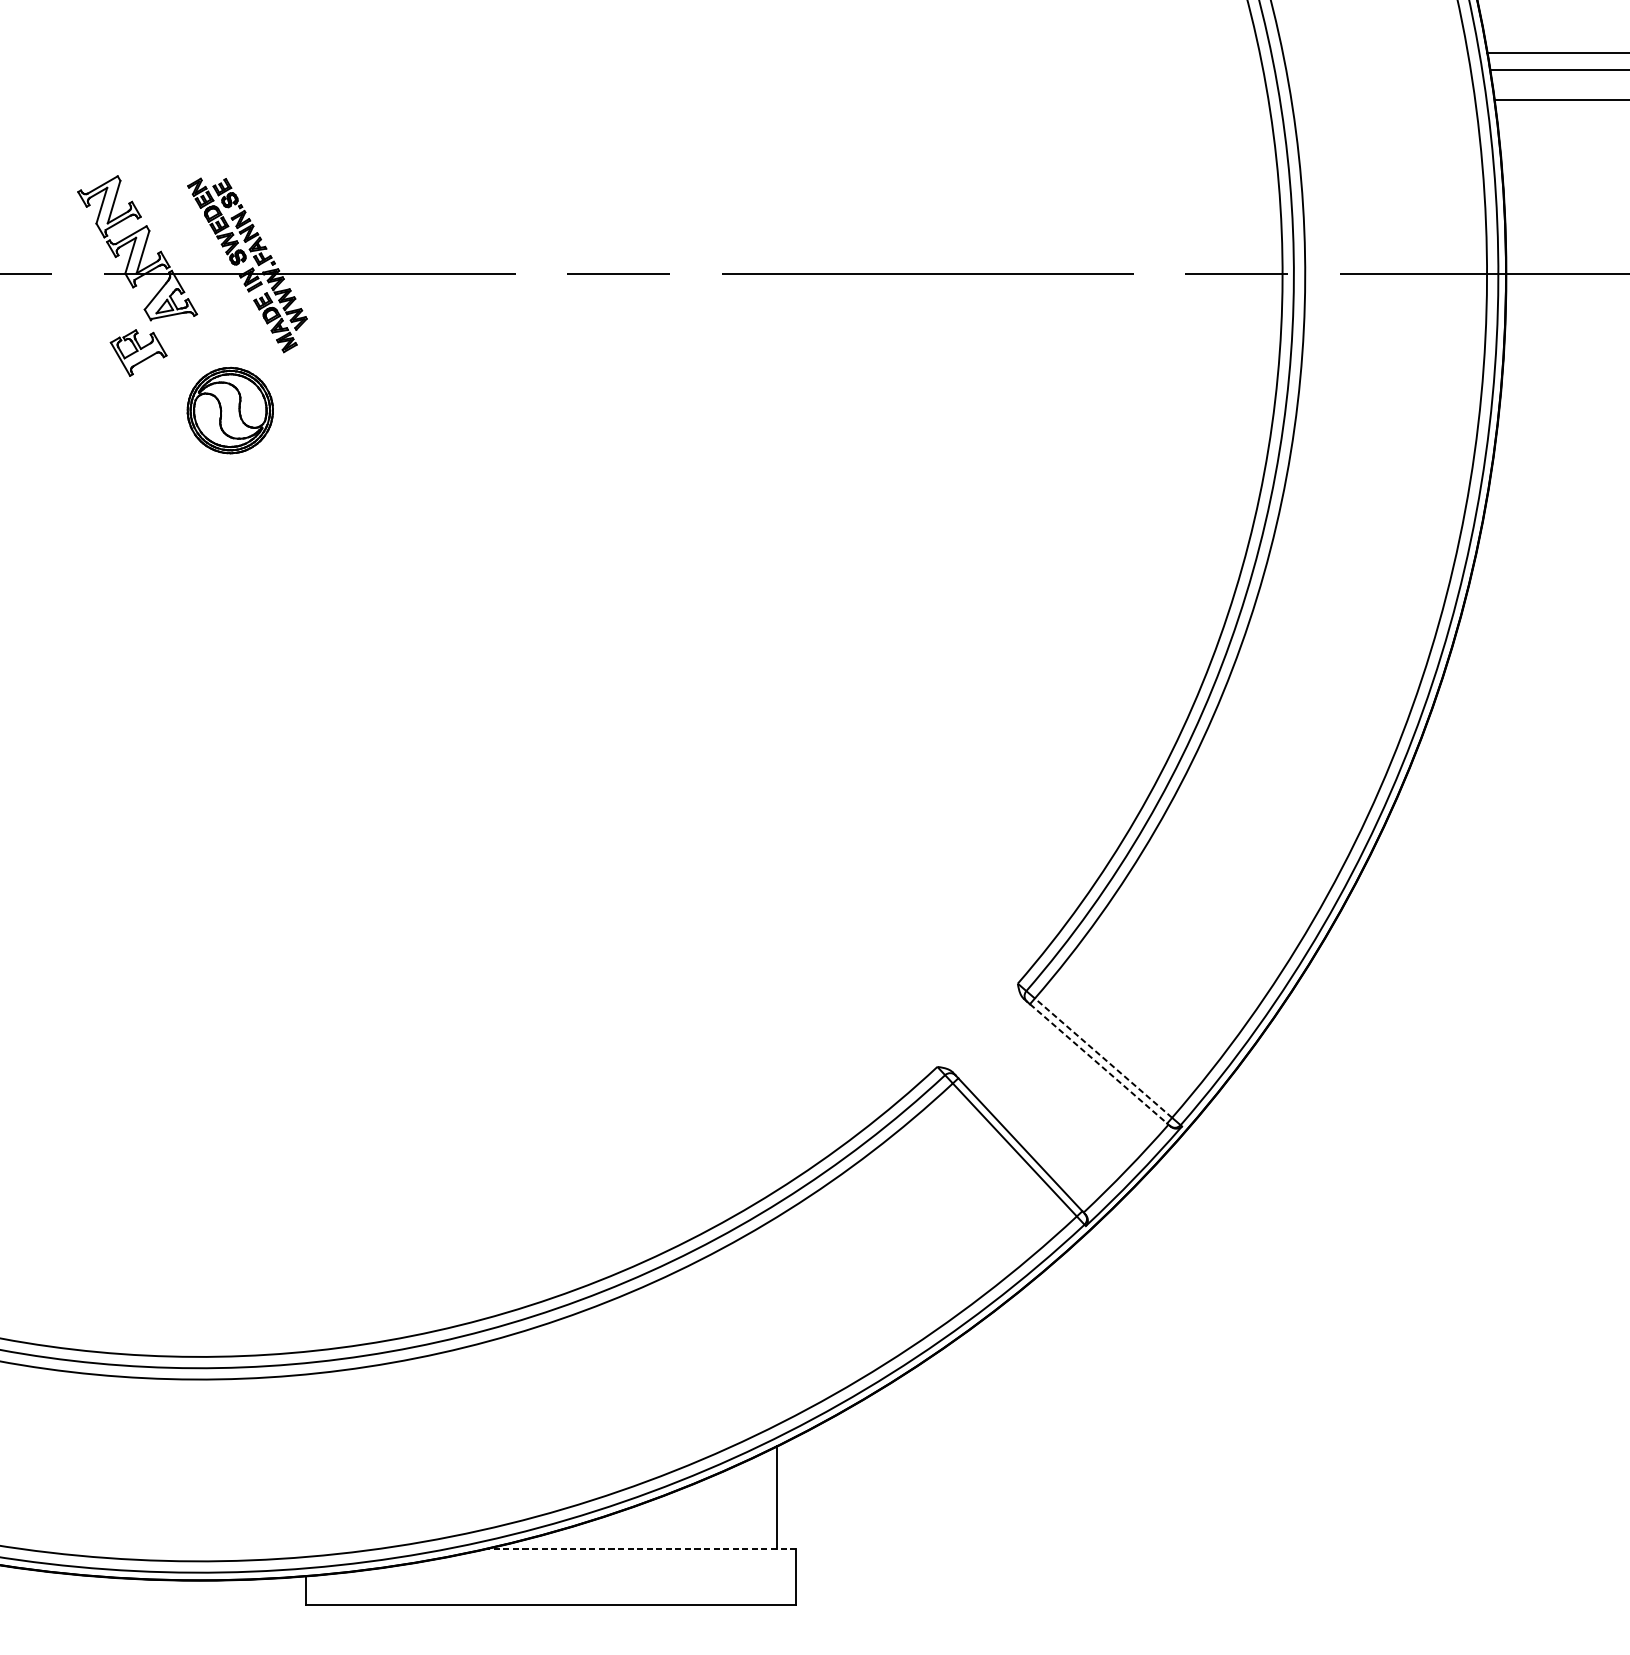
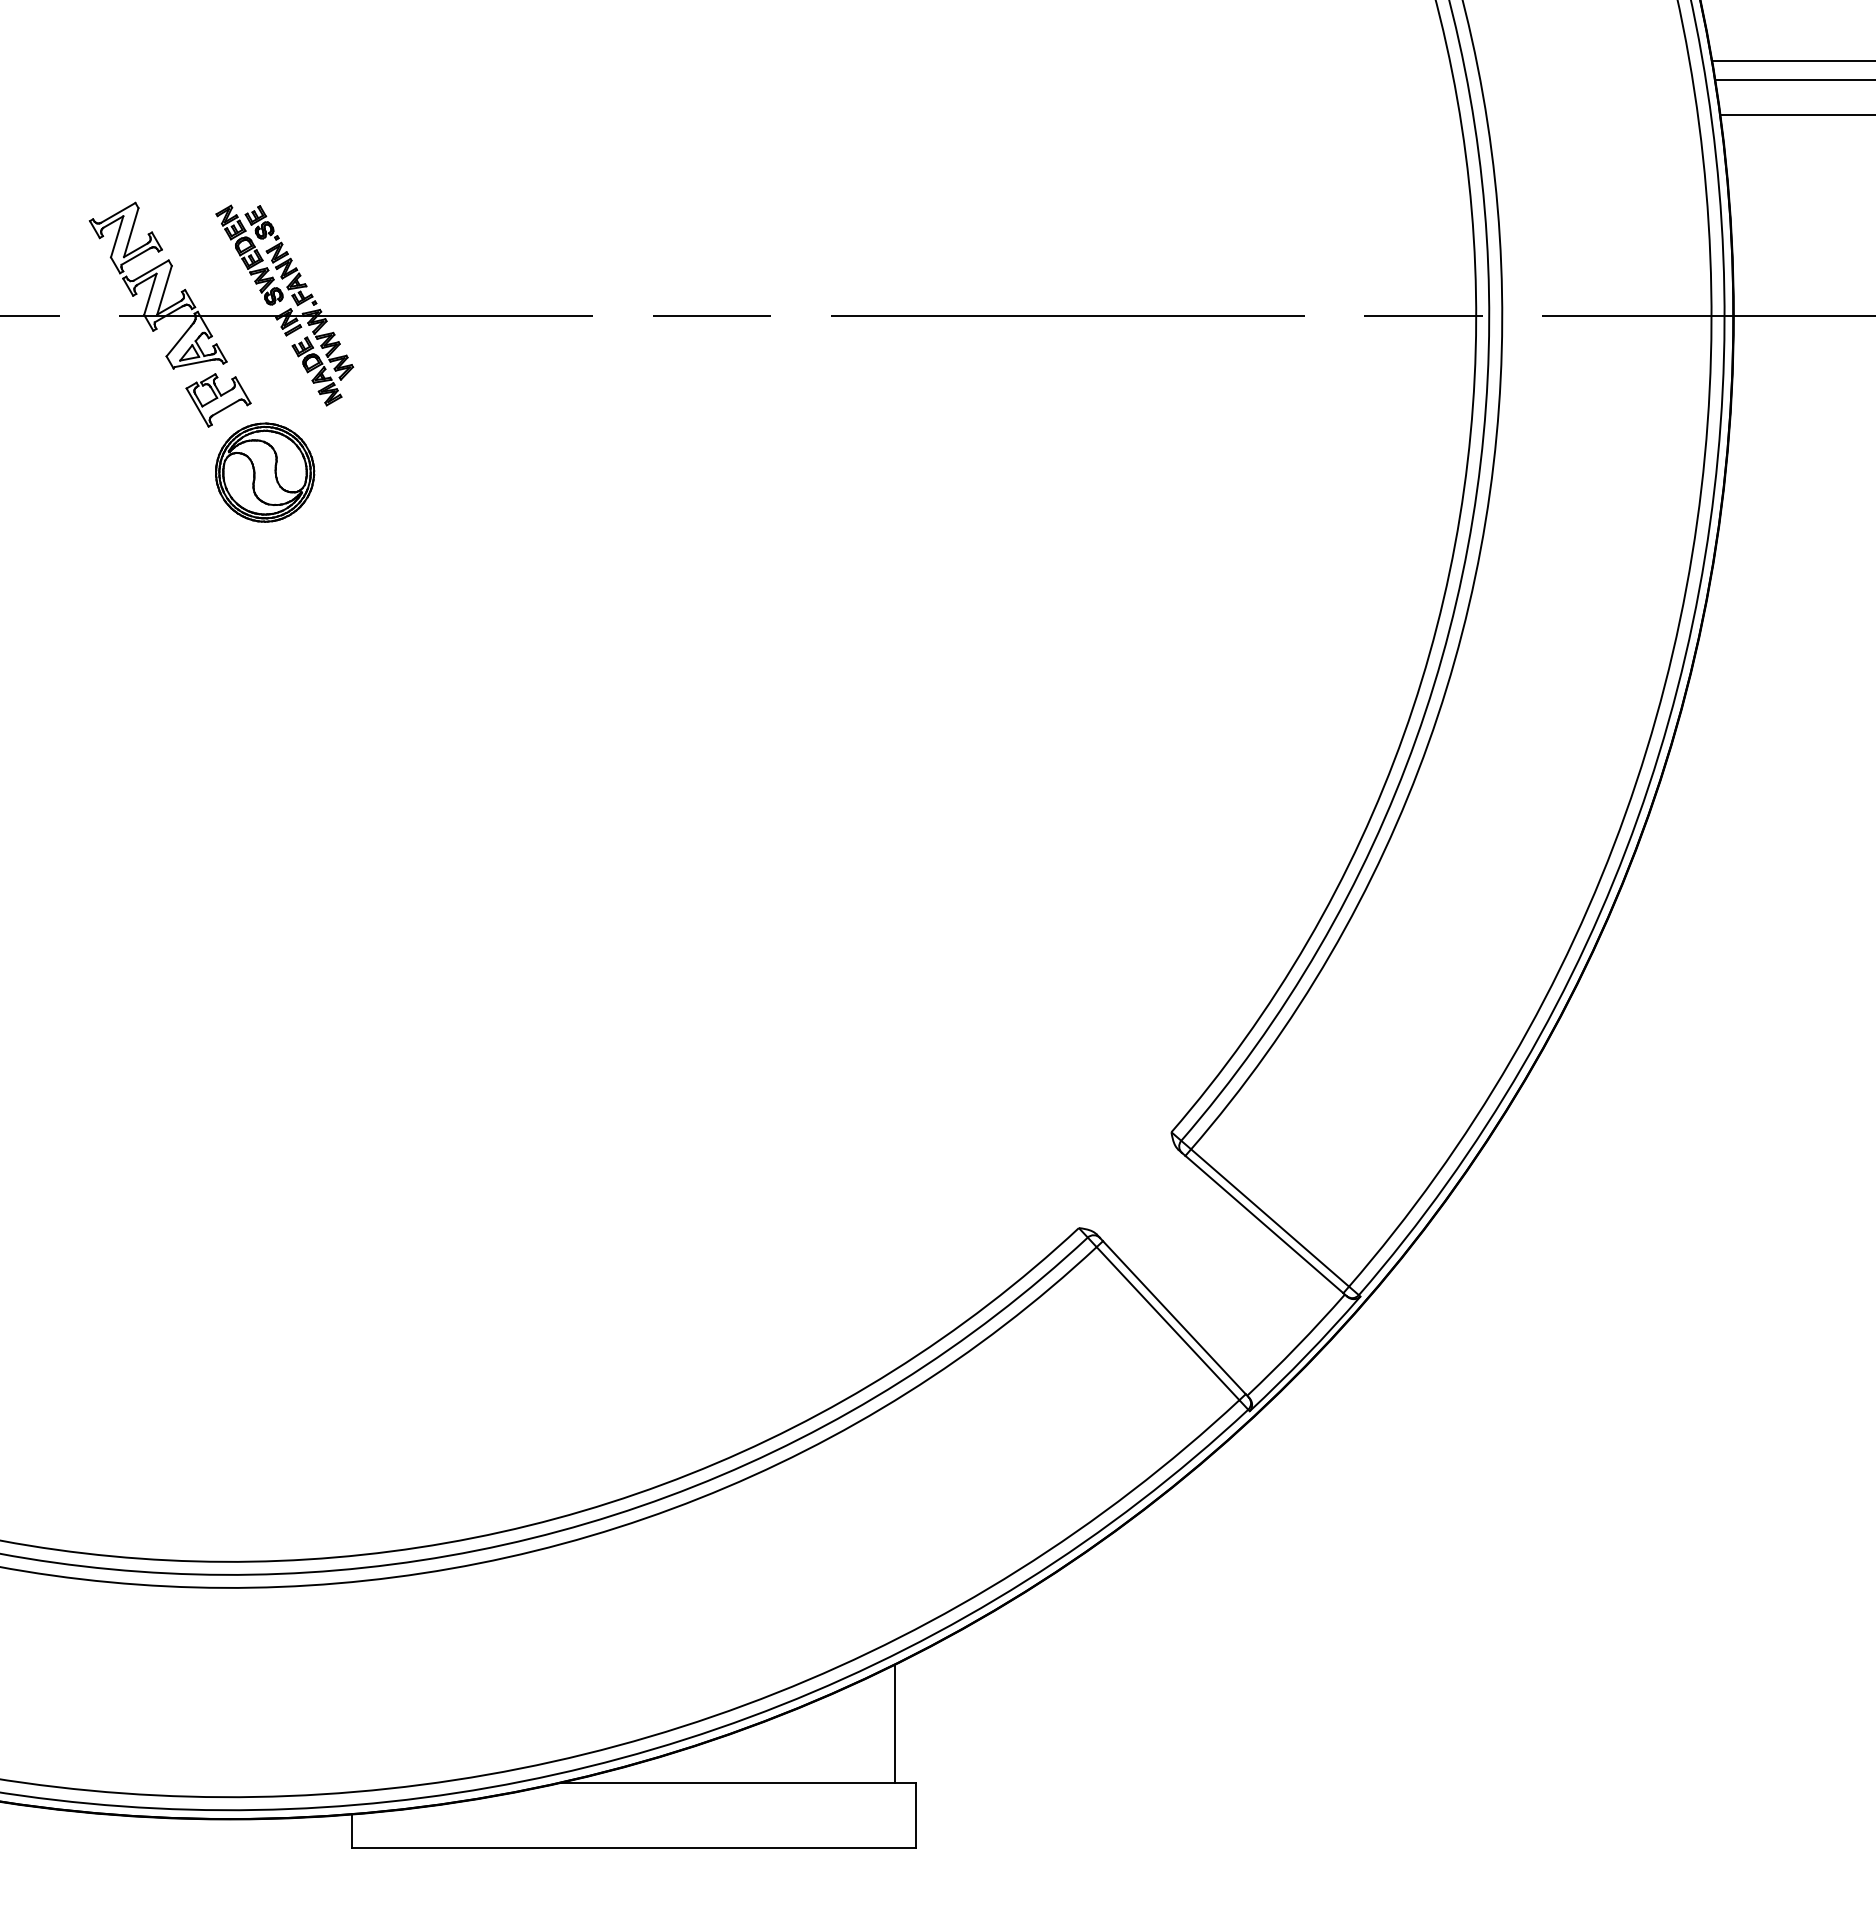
part: (138, 353) -> (218, 400), moved
line: (1103, 1057) -> (1270, 1217), dashed -> solid
line: (1098, 1063) -> (1264, 1224), dashed -> solid
line: (641, 1548) -> (738, 1782), dashed -> solid

